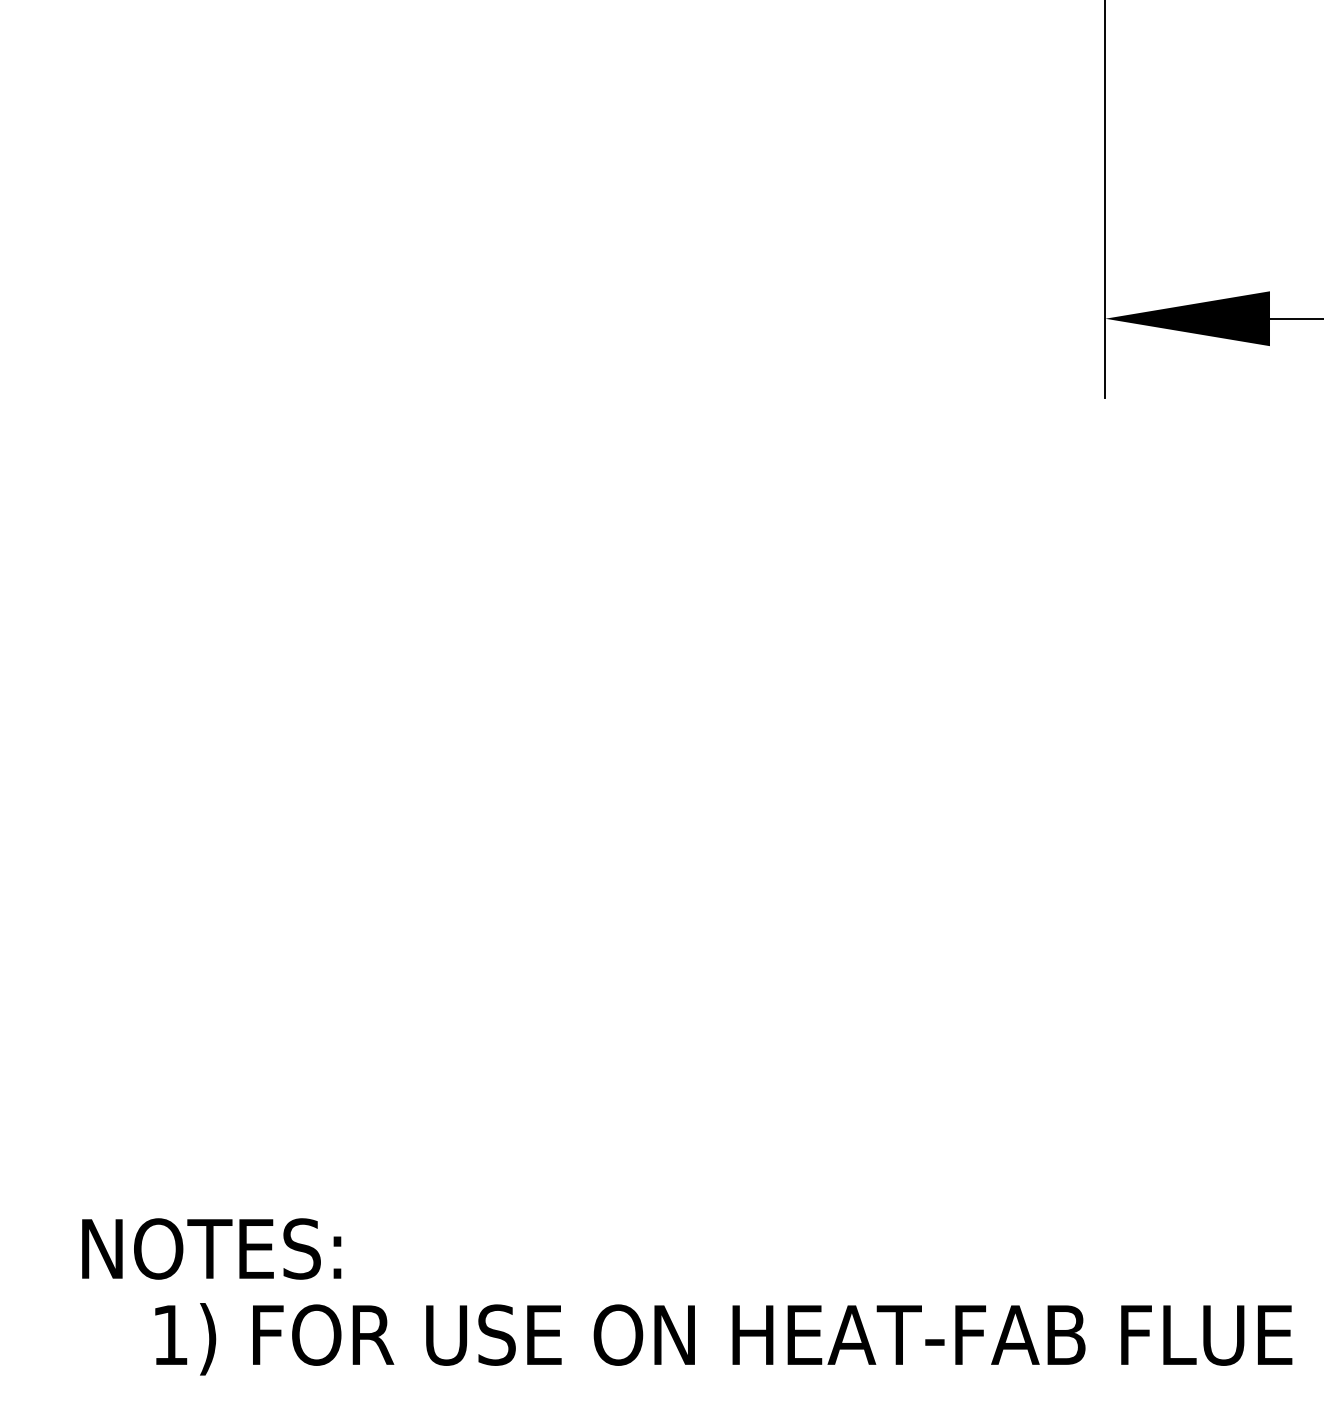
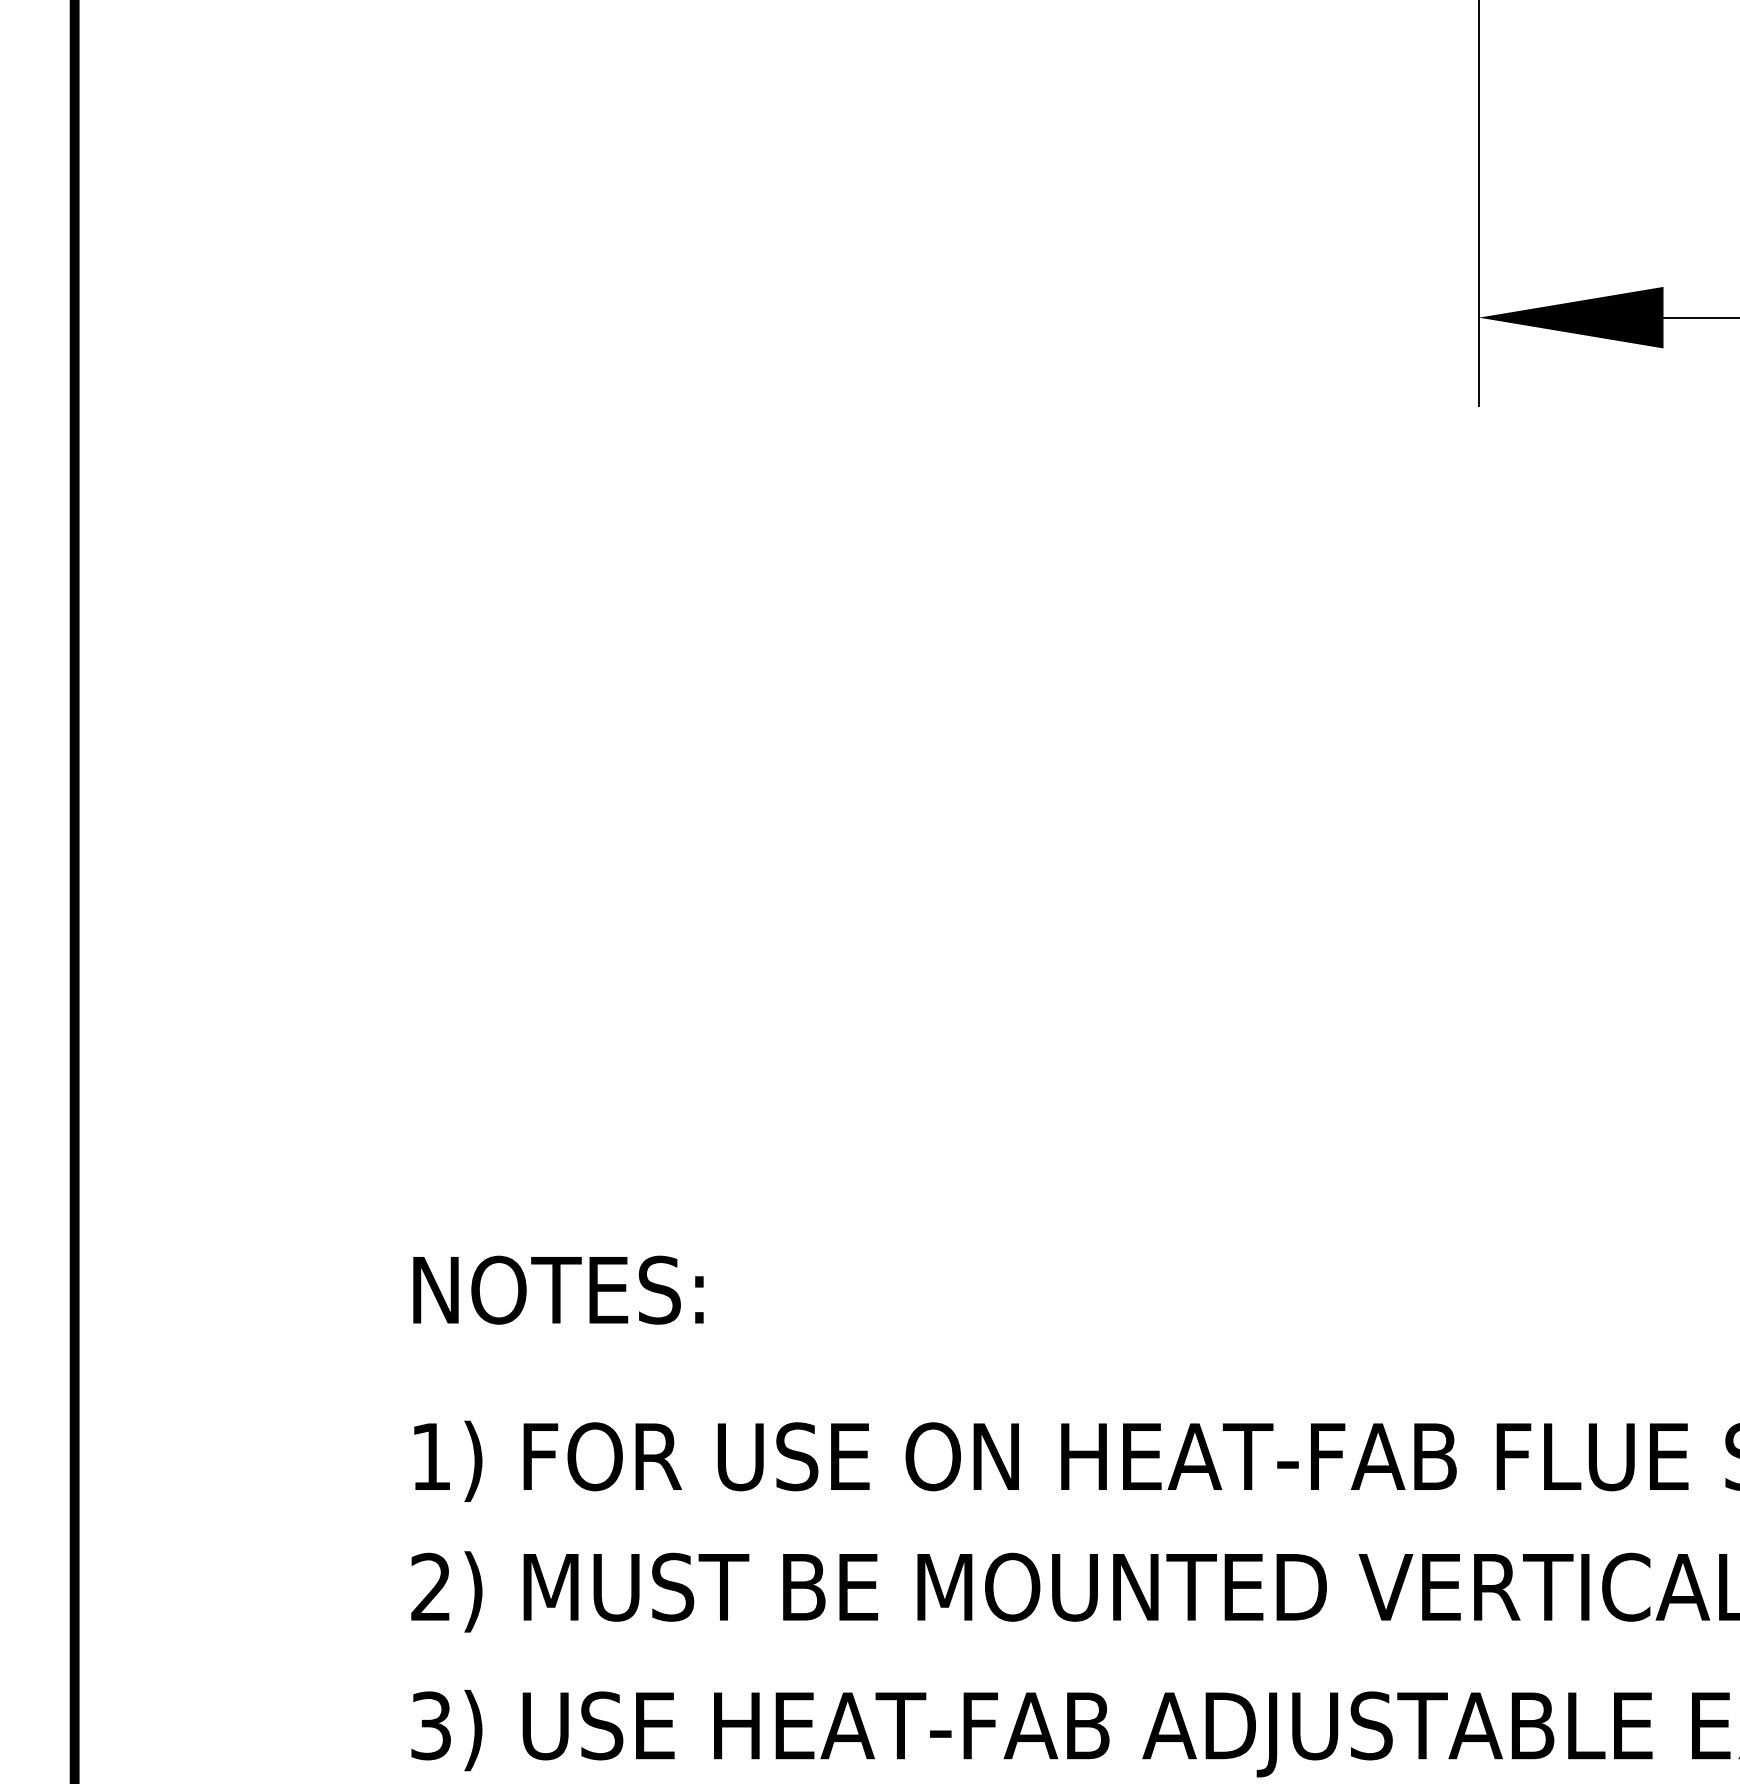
text: (211, 1248) -> (558, 1289), moved

